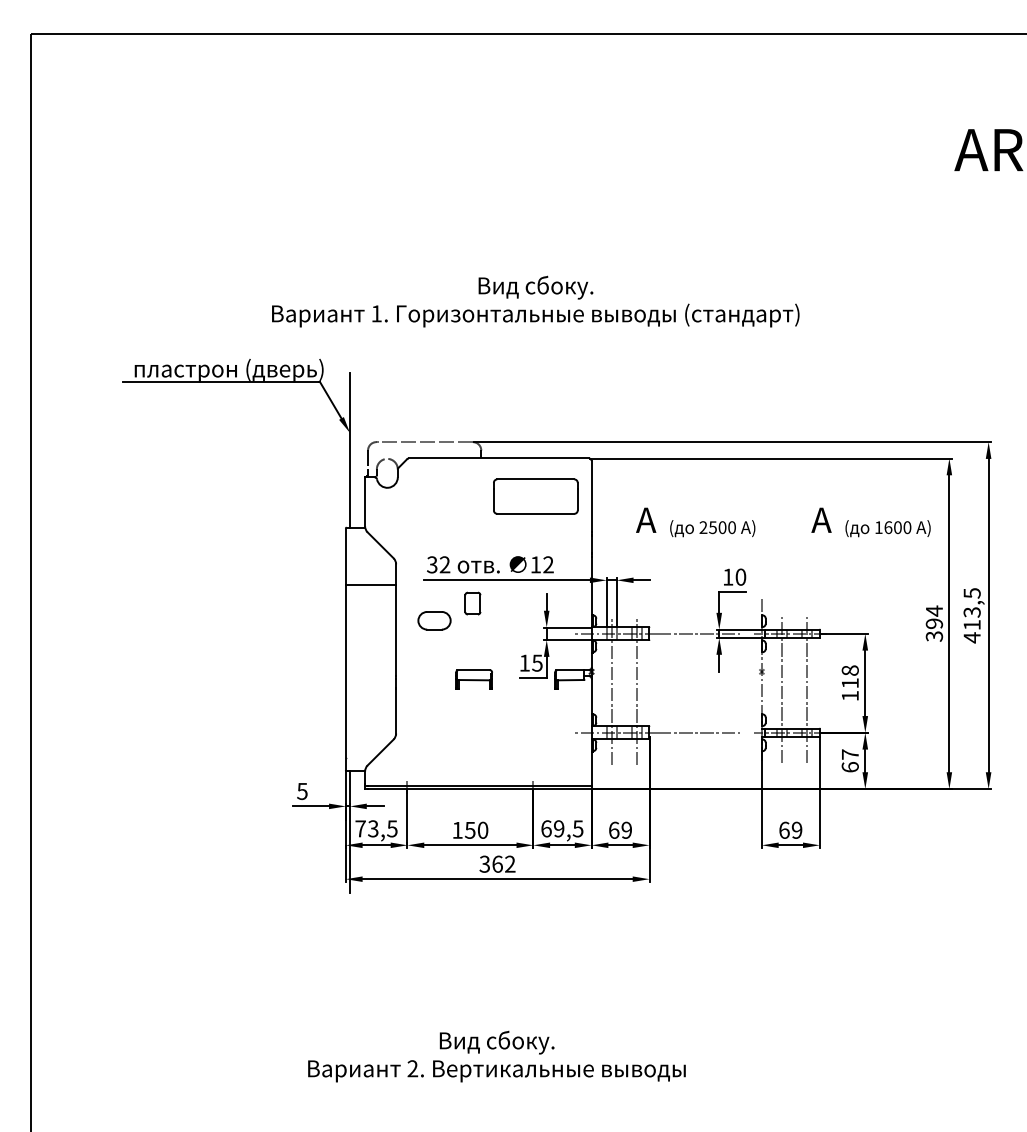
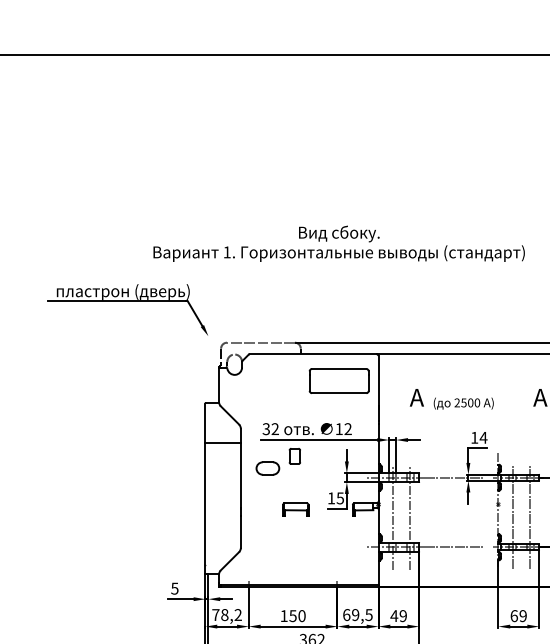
line: (350, 450) -> (208, 348), removed
text: (740, 576) -> (483, 437), 10 -> 14
text: (382, 828) -> (231, 614), 73,5 -> 78,2
text: (613, 829) -> (393, 615), 69 -> 49

